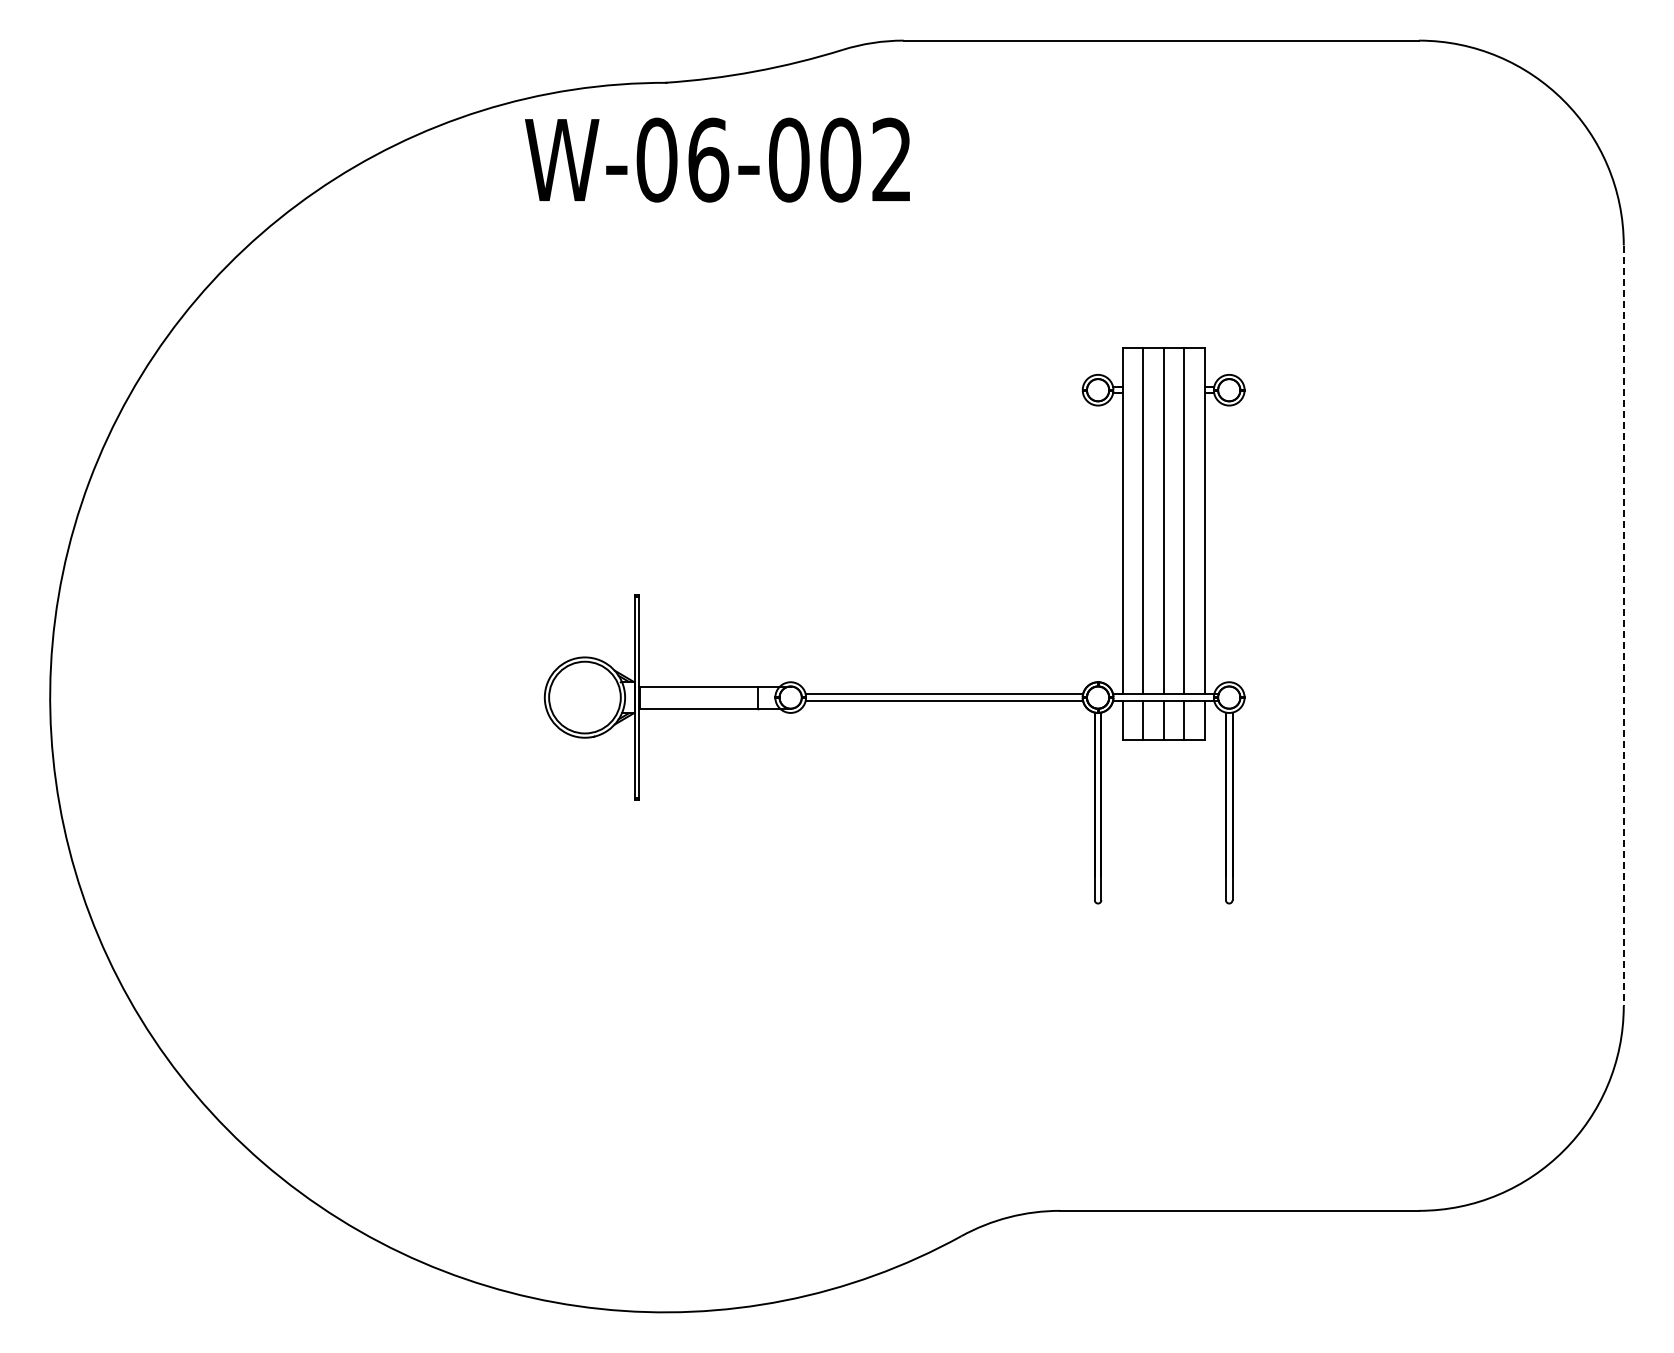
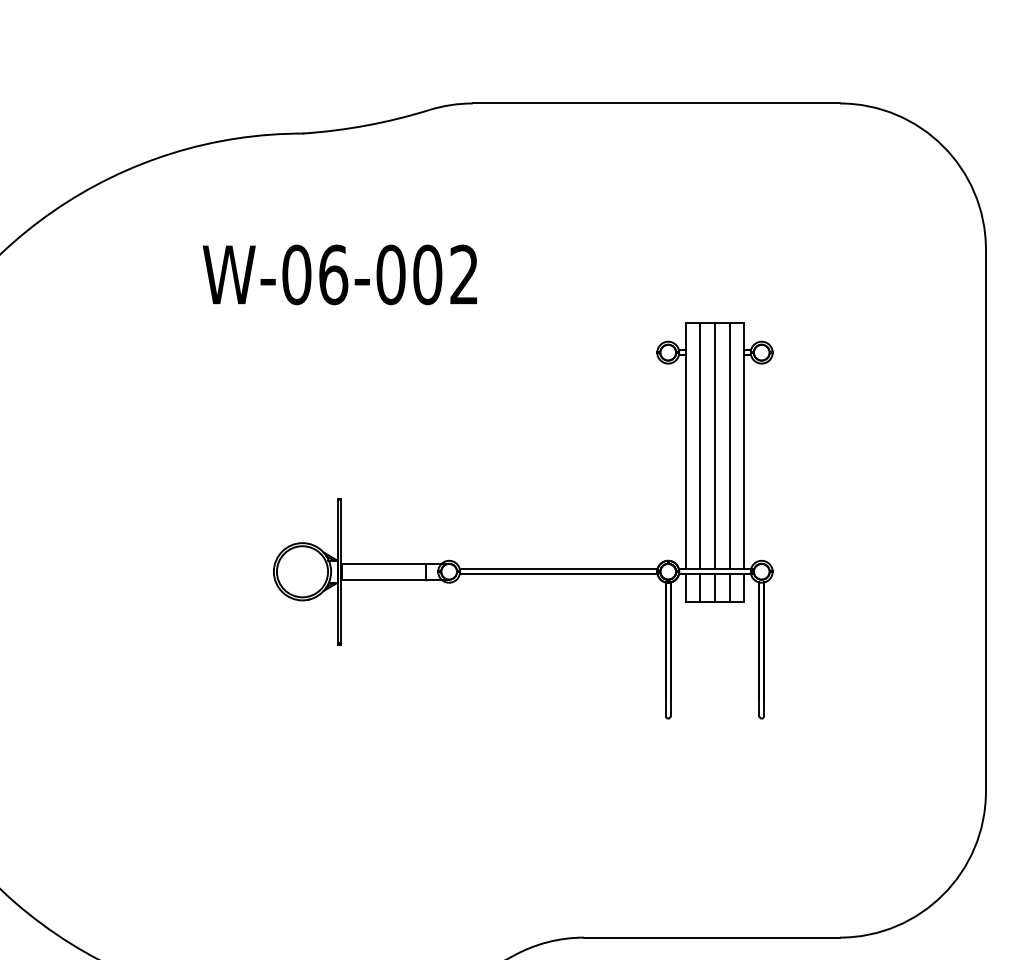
text: (717, 159) -> (339, 274), moved
line: (1623, 626) -> (985, 521), dashed -> solid
part: (894, 693) -> (523, 568), moved

